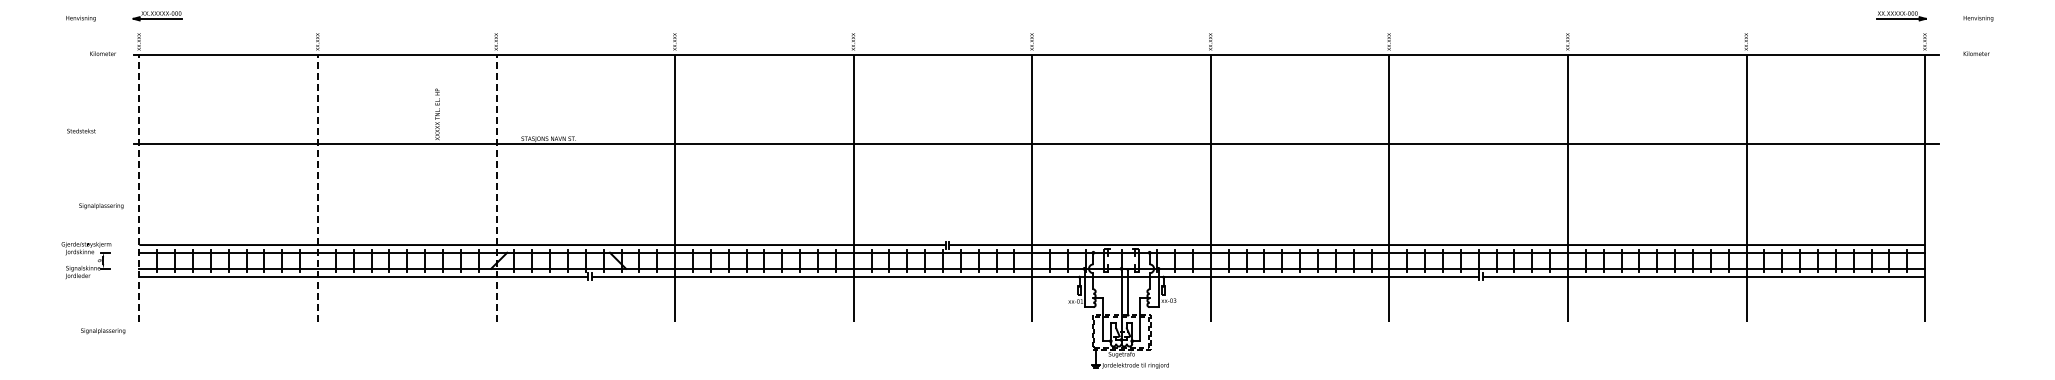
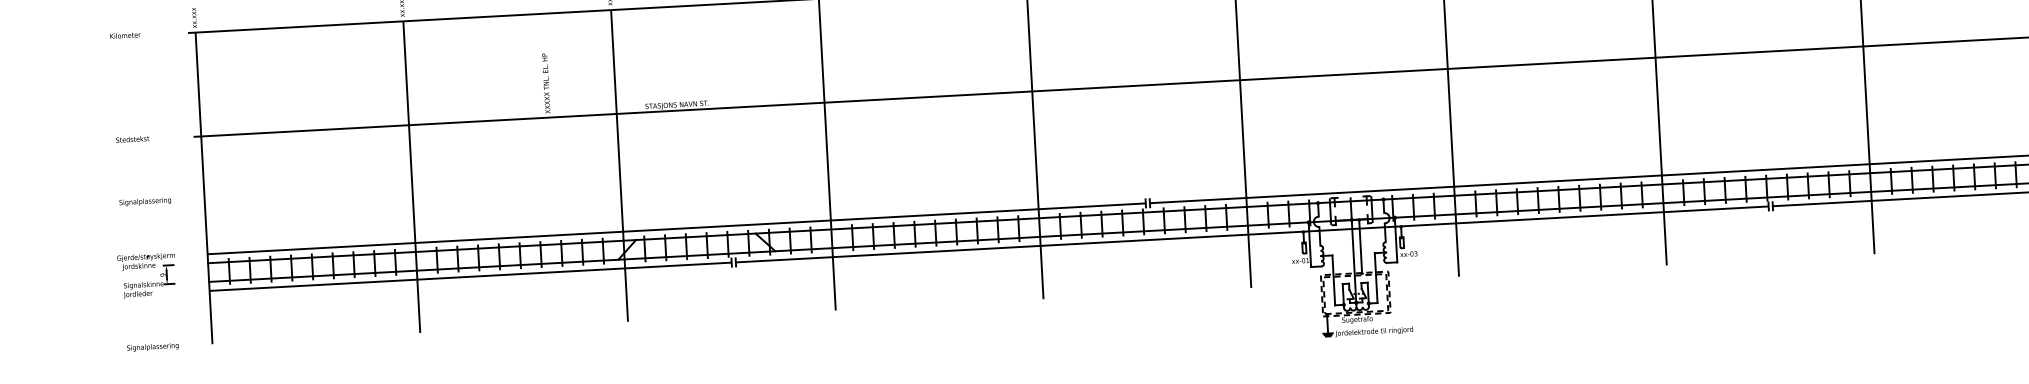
text: (102, 53) -> (124, 35), moved
text: (81, 130) -> (132, 138), moved
line: (139, 188) -> (204, 188), dashed -> solid
line: (317, 188) -> (411, 177), dashed -> solid
line: (496, 188) -> (619, 165), dashed -> solid
text: (101, 206) -> (145, 202), moved
text: (103, 331) -> (153, 347), moved

